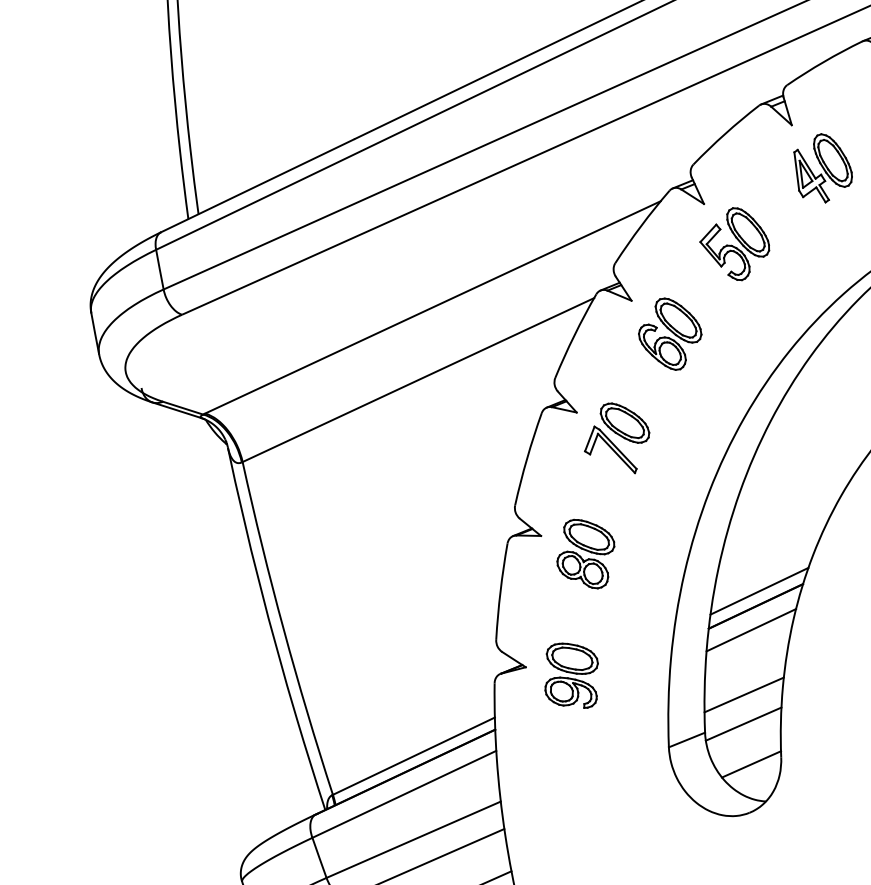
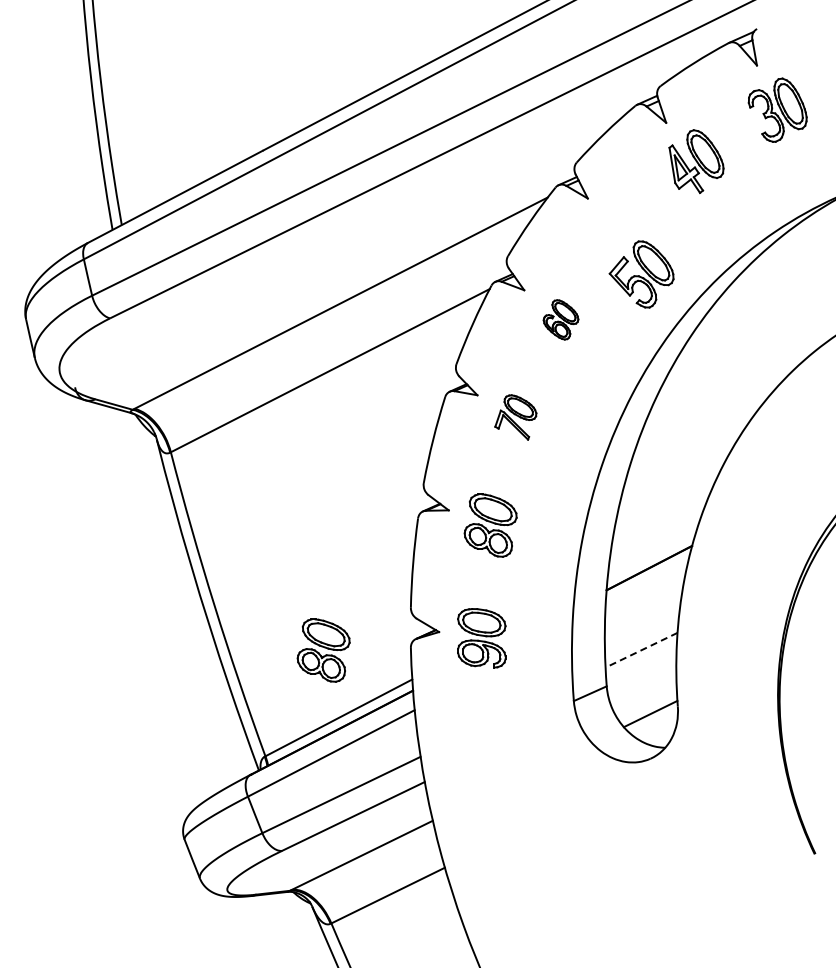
part: (734, 244) -> (641, 274), moved
part: (669, 333) -> (560, 319), size x0.6
part: (617, 438) -> (515, 417), size x0.7
line: (758, 590) -> (651, 553), removed
line: (750, 630) -> (645, 590), removed
part: (399, 682) -> (323, 650), added
line: (744, 695) -> (641, 650), solid -> dashed
line: (743, 723) -> (641, 676), removed

